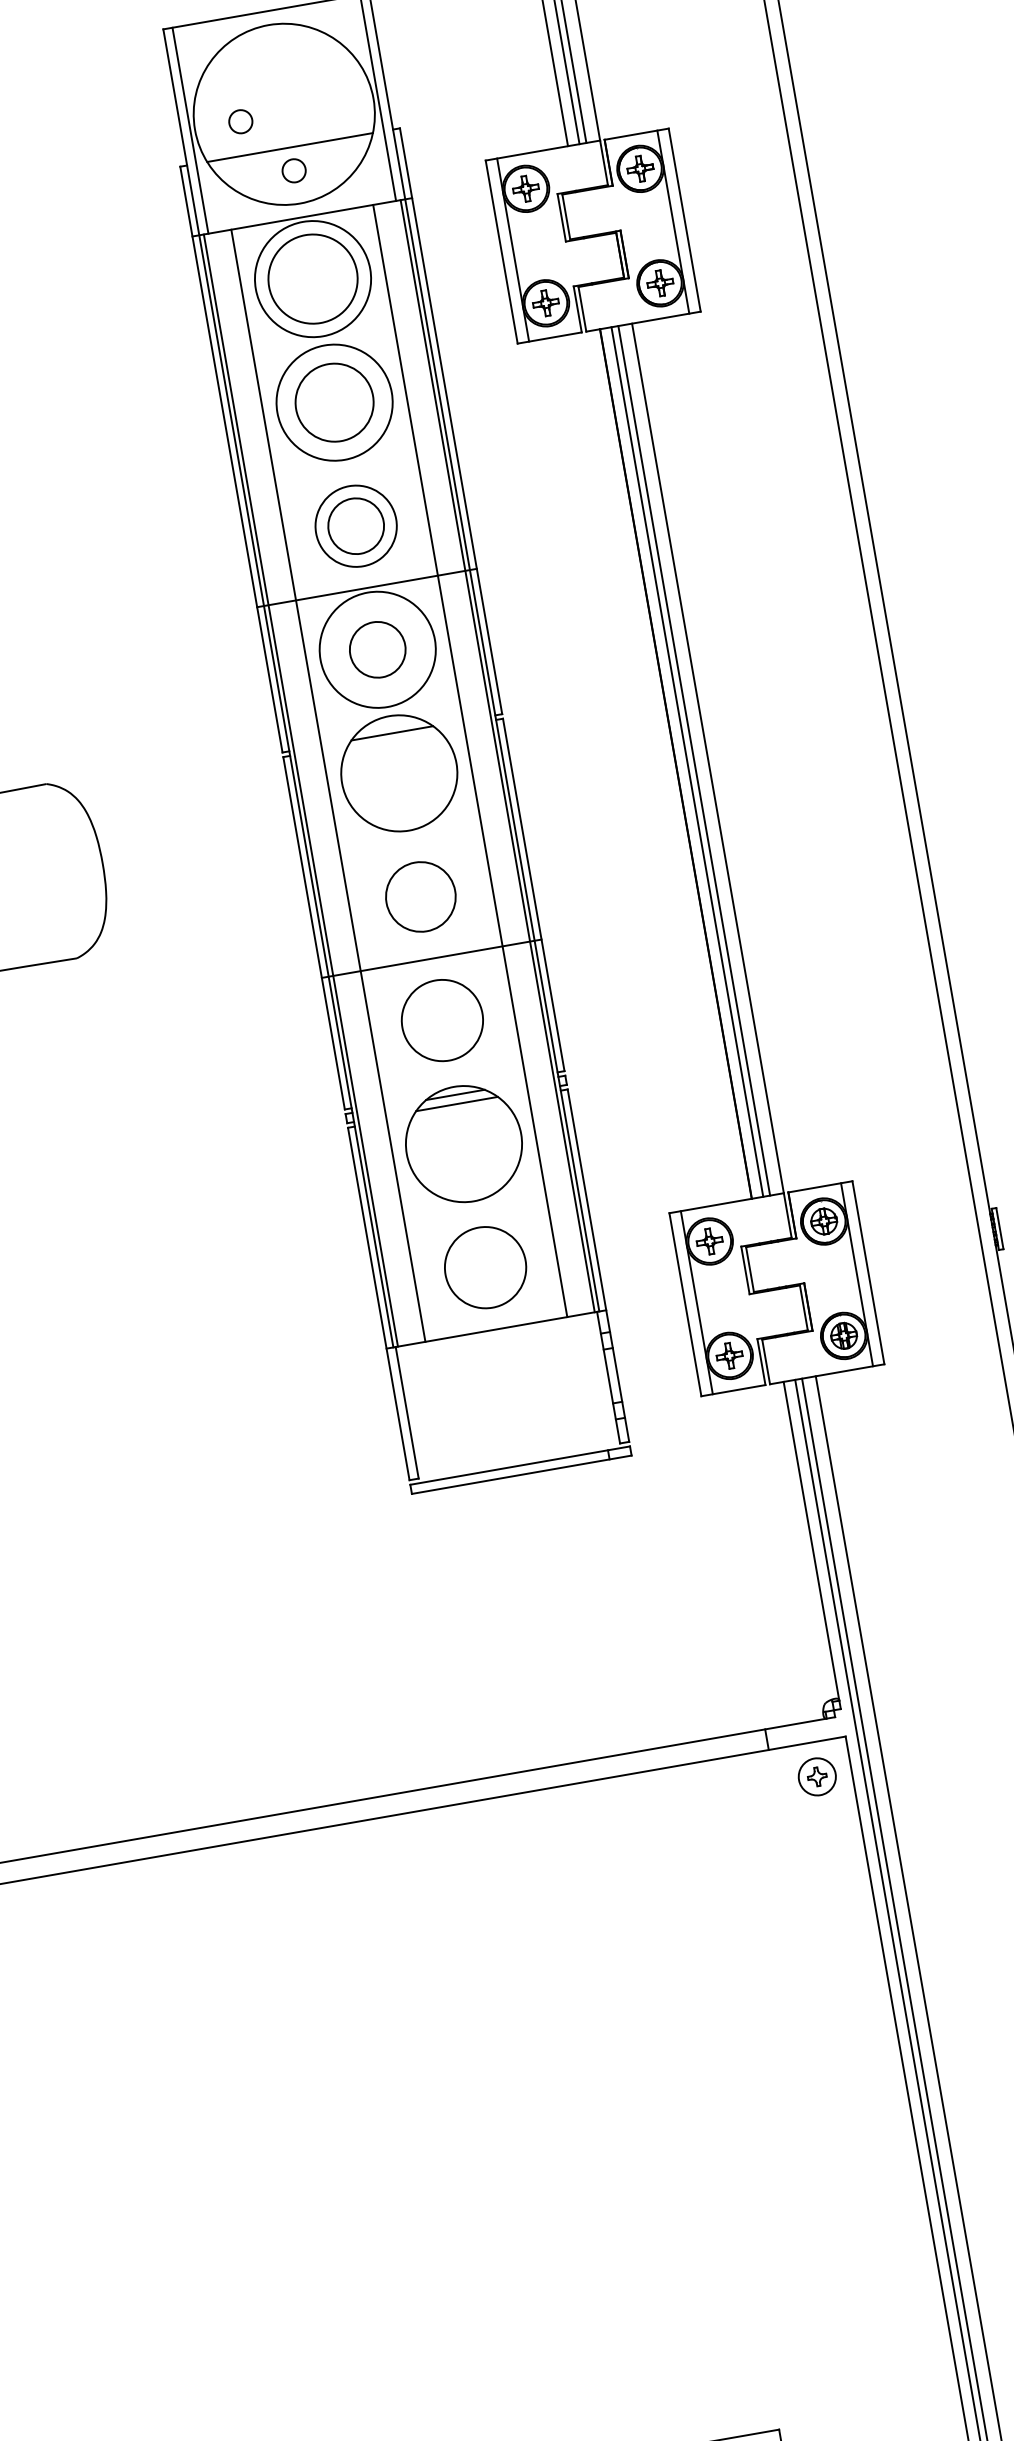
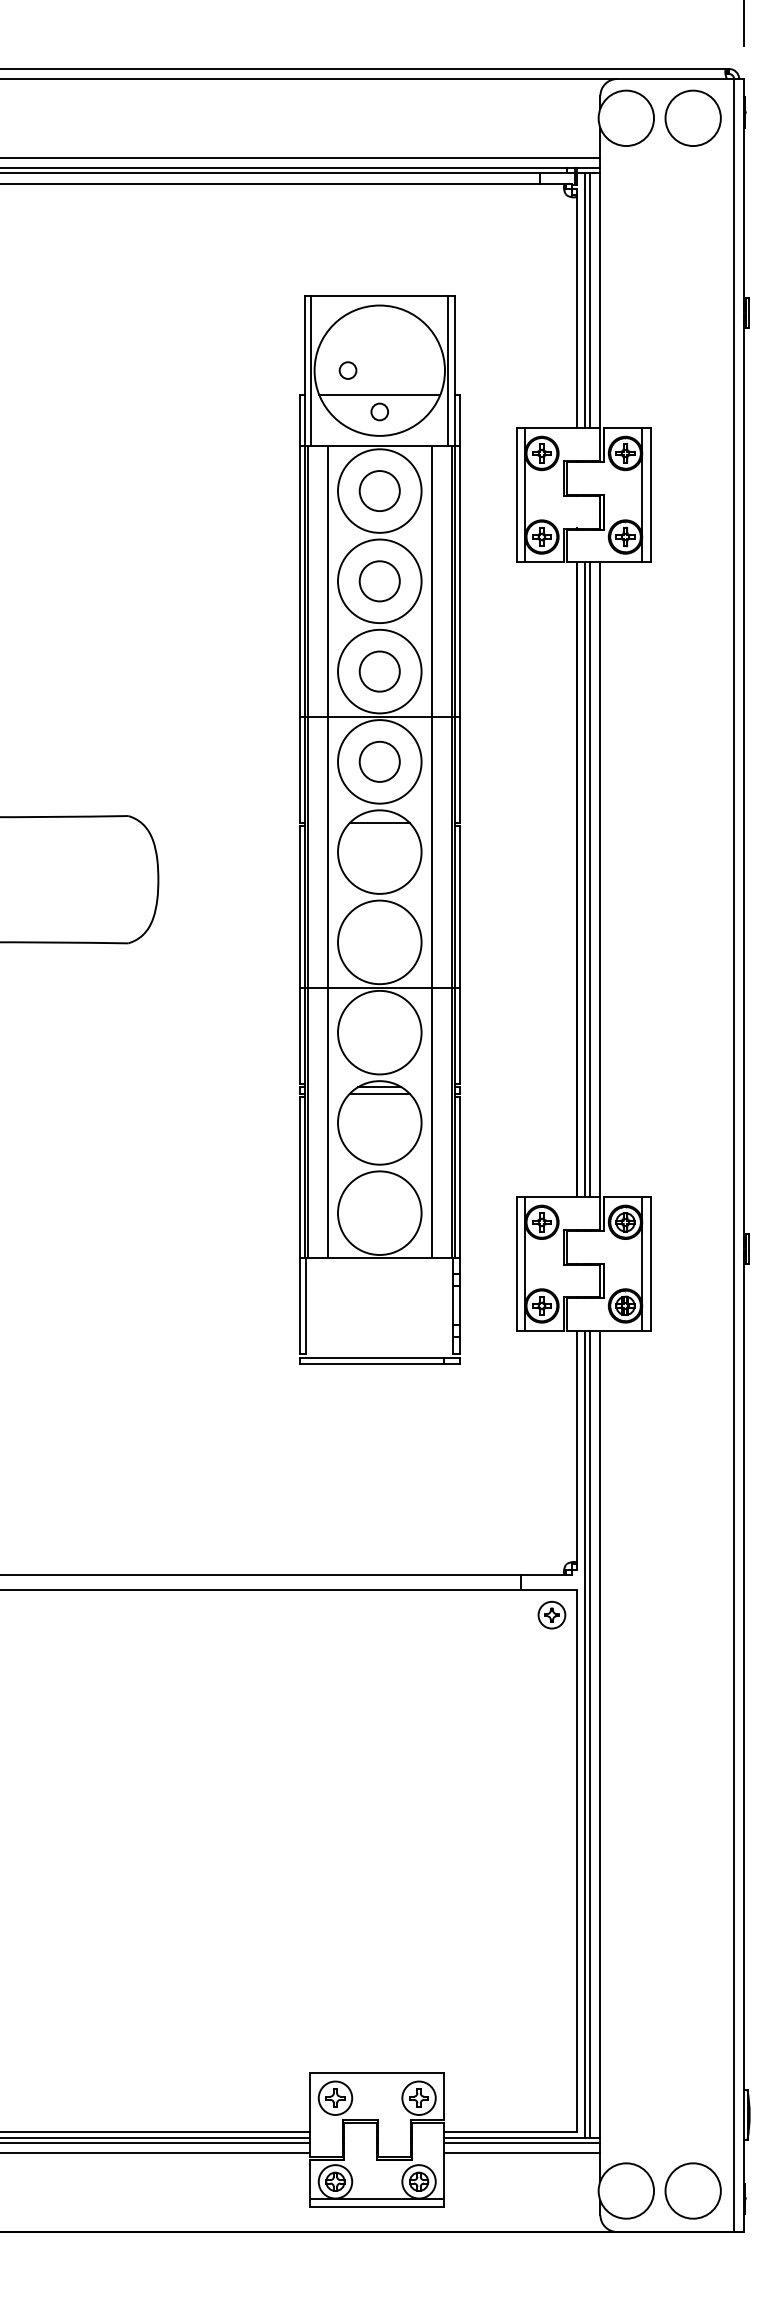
circle: (312, 279) -> (379, 491), size x0.62
circle: (334, 402) -> (379, 581), size x0.71
circle: (355, 526) -> (379, 671), size x1.43
circle: (420, 897) -> (379, 942), size x1.67
circle: (442, 1020) -> (379, 1032), size x1.43
circle: (485, 1266) -> (379, 1212), size x1.43

